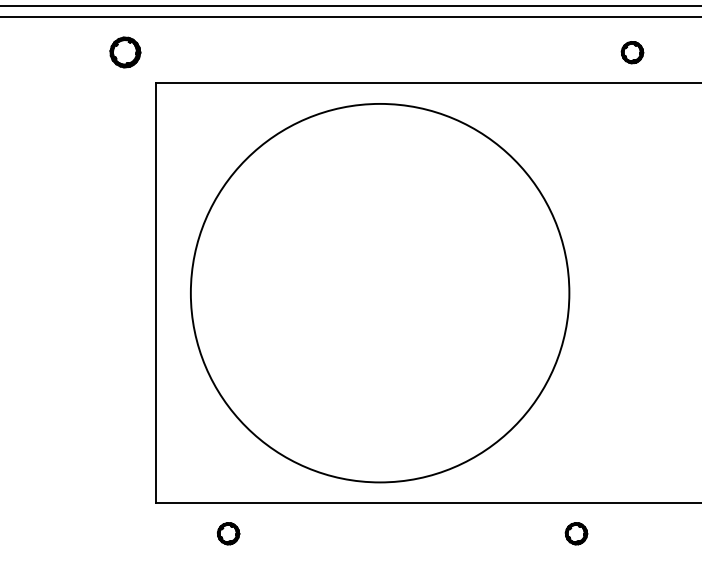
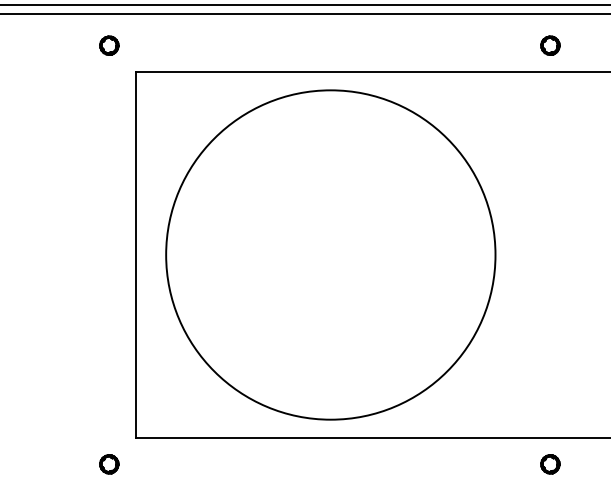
part: (125, 52) -> (109, 45), size x0.71
part: (228, 533) -> (109, 464), moved
part: (576, 533) -> (550, 464), moved

